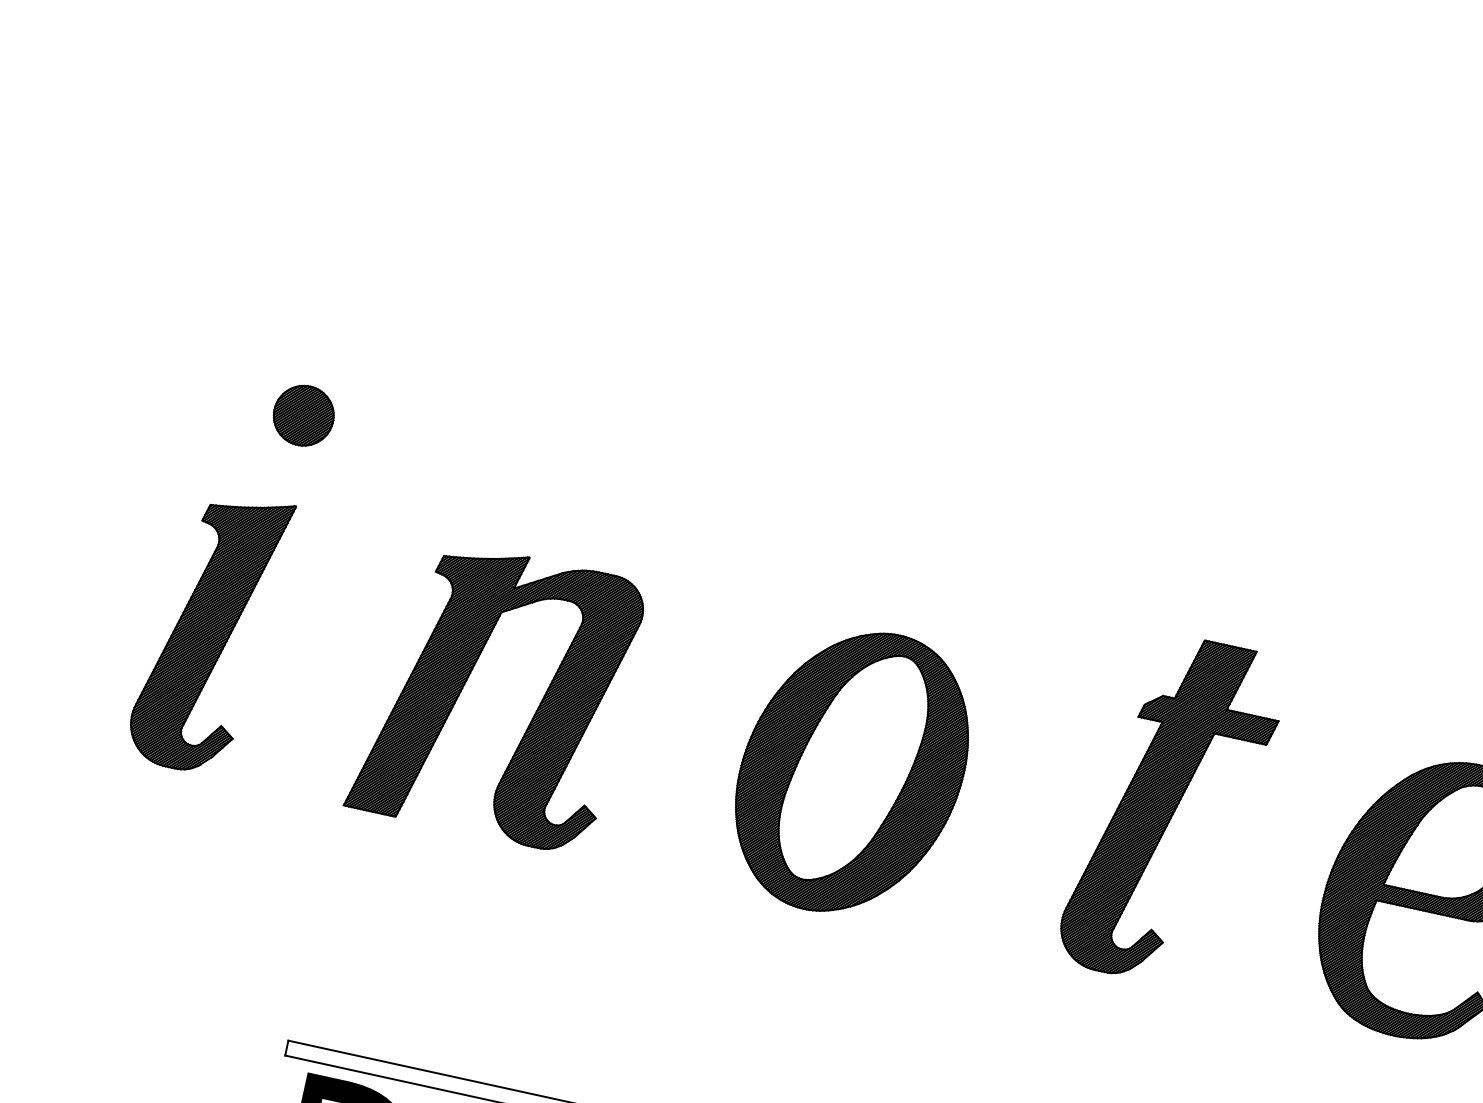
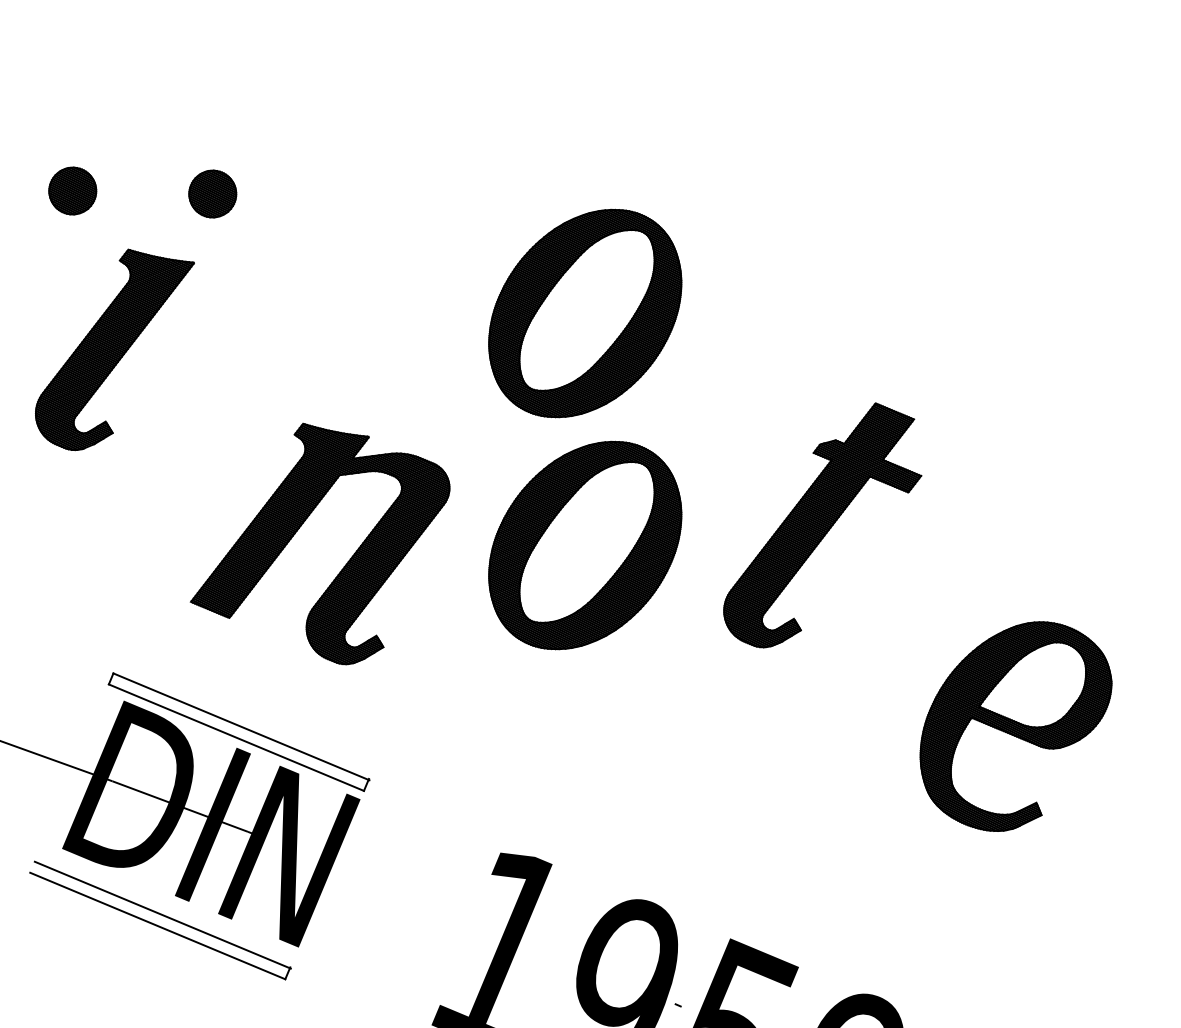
part: (126, 443) -> (72, 190), added
part: (799, 480) -> (585, 313), added
part: (462, 691) -> (298, 530), moved
part: (1166, 806) -> (822, 525), moved

